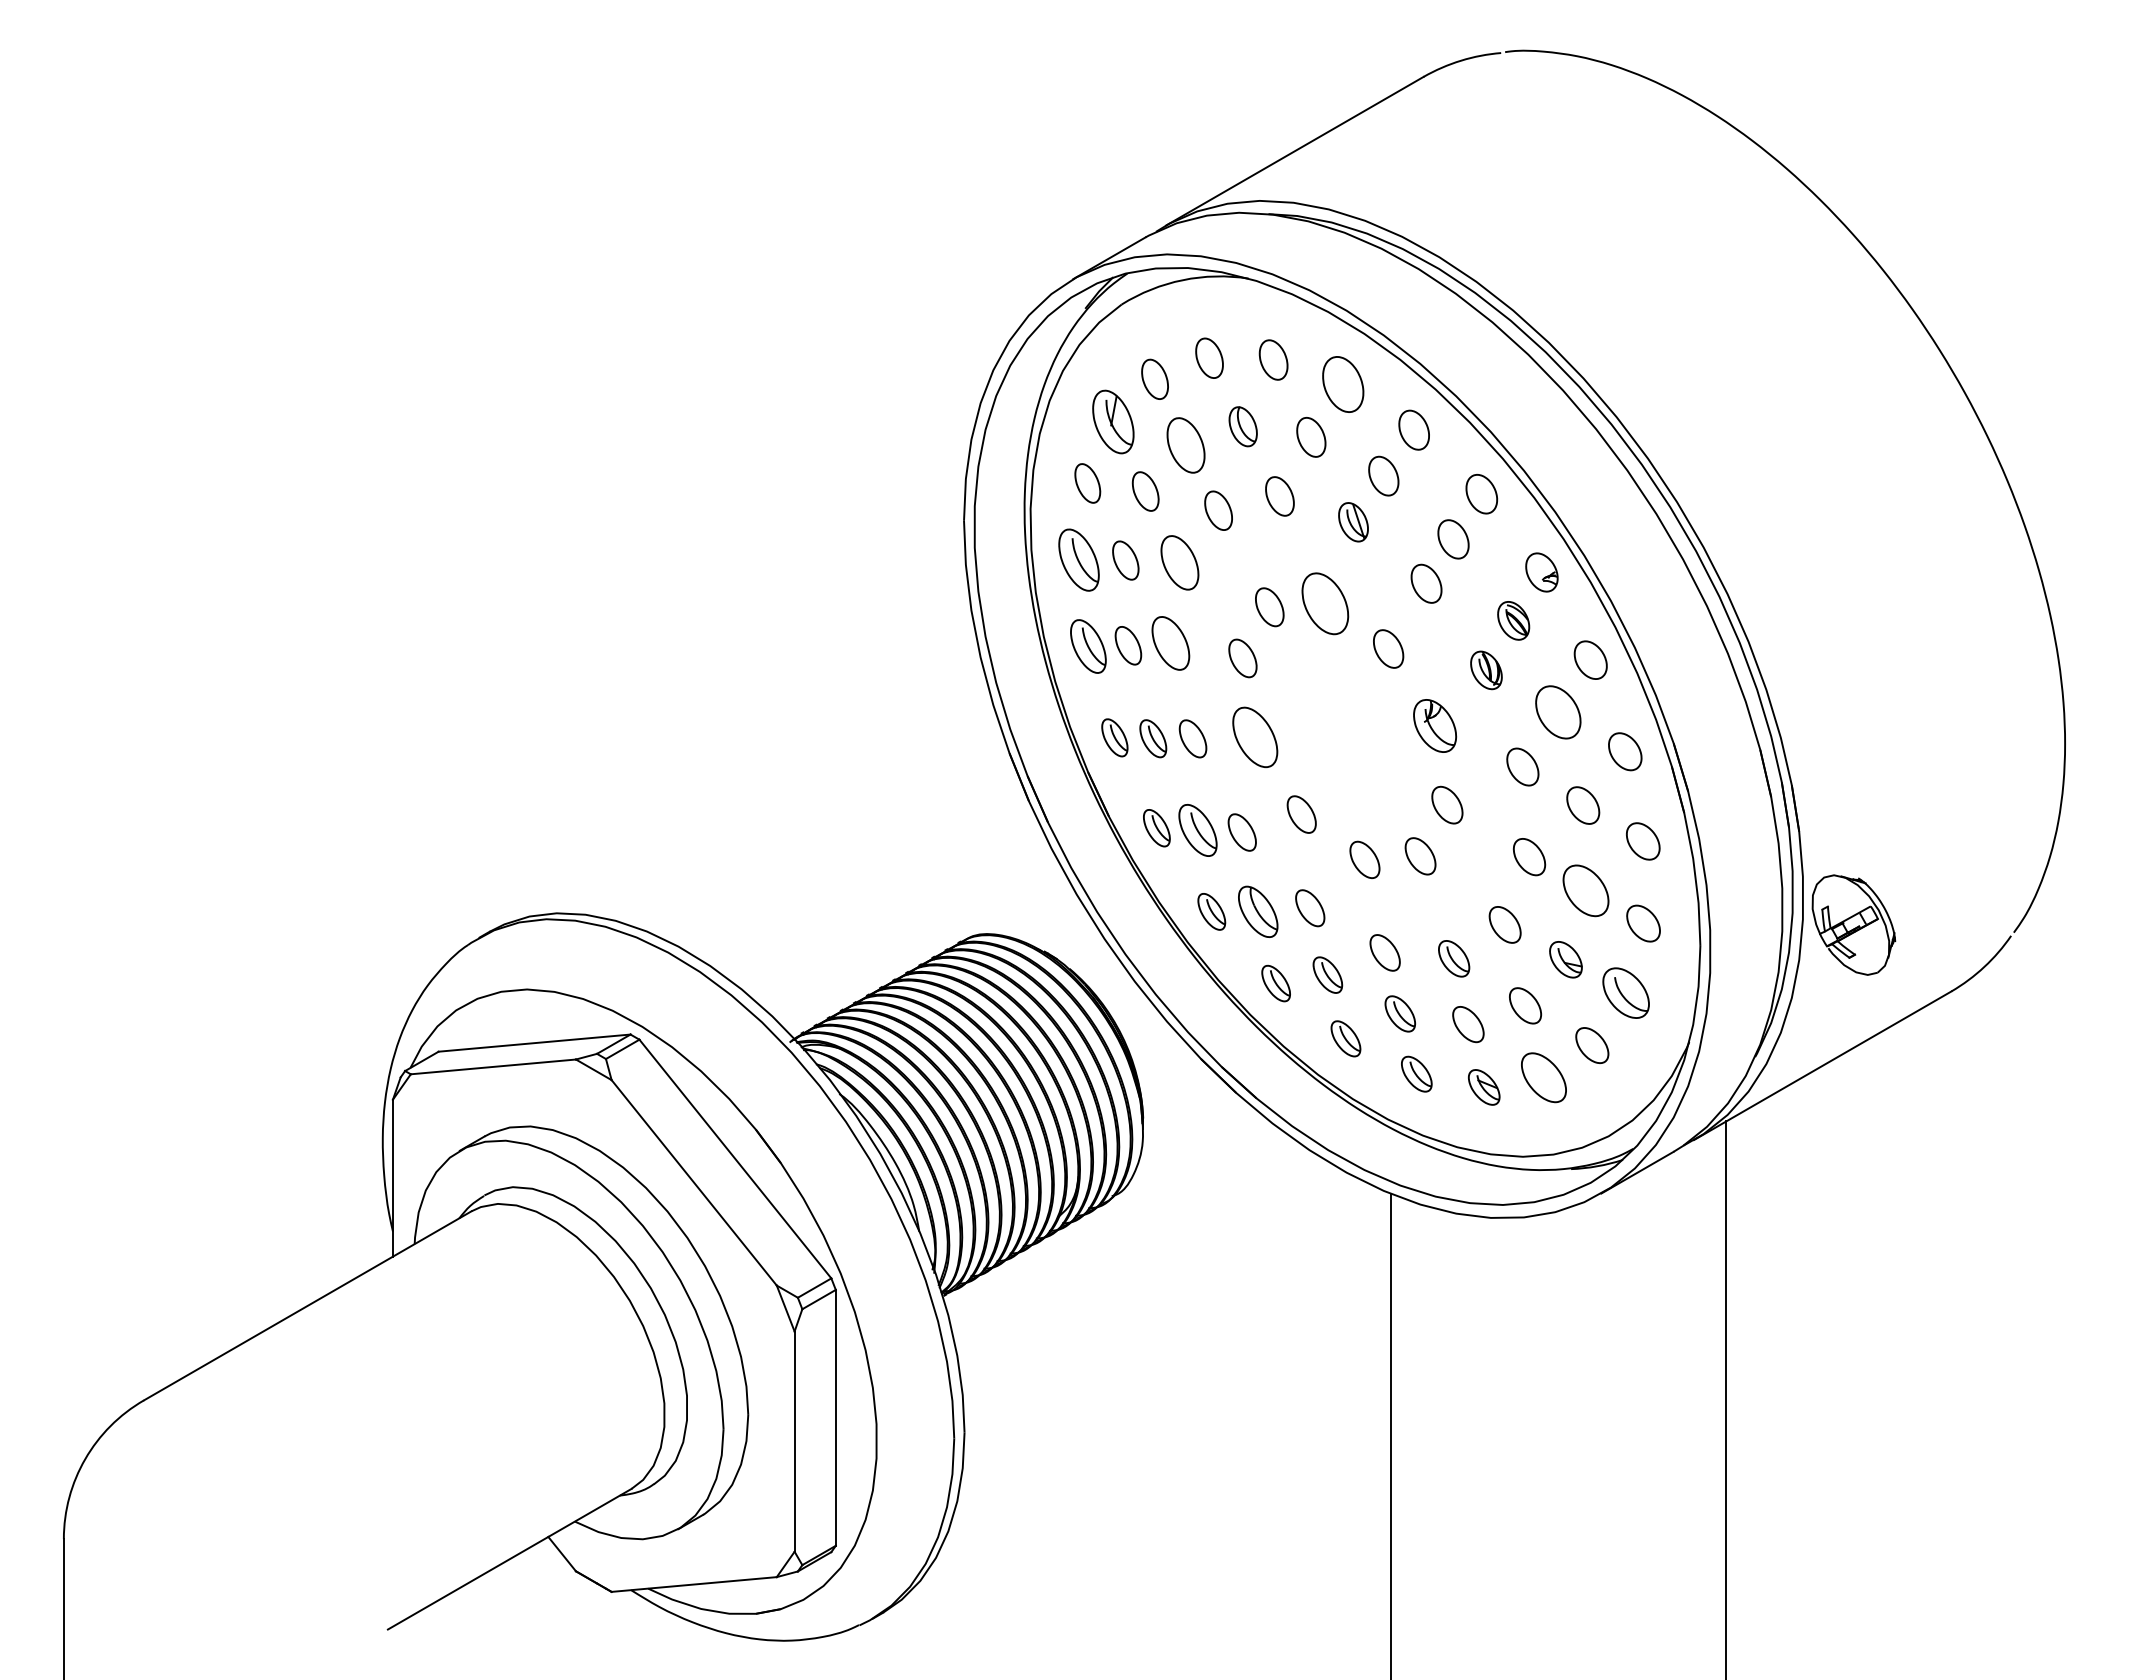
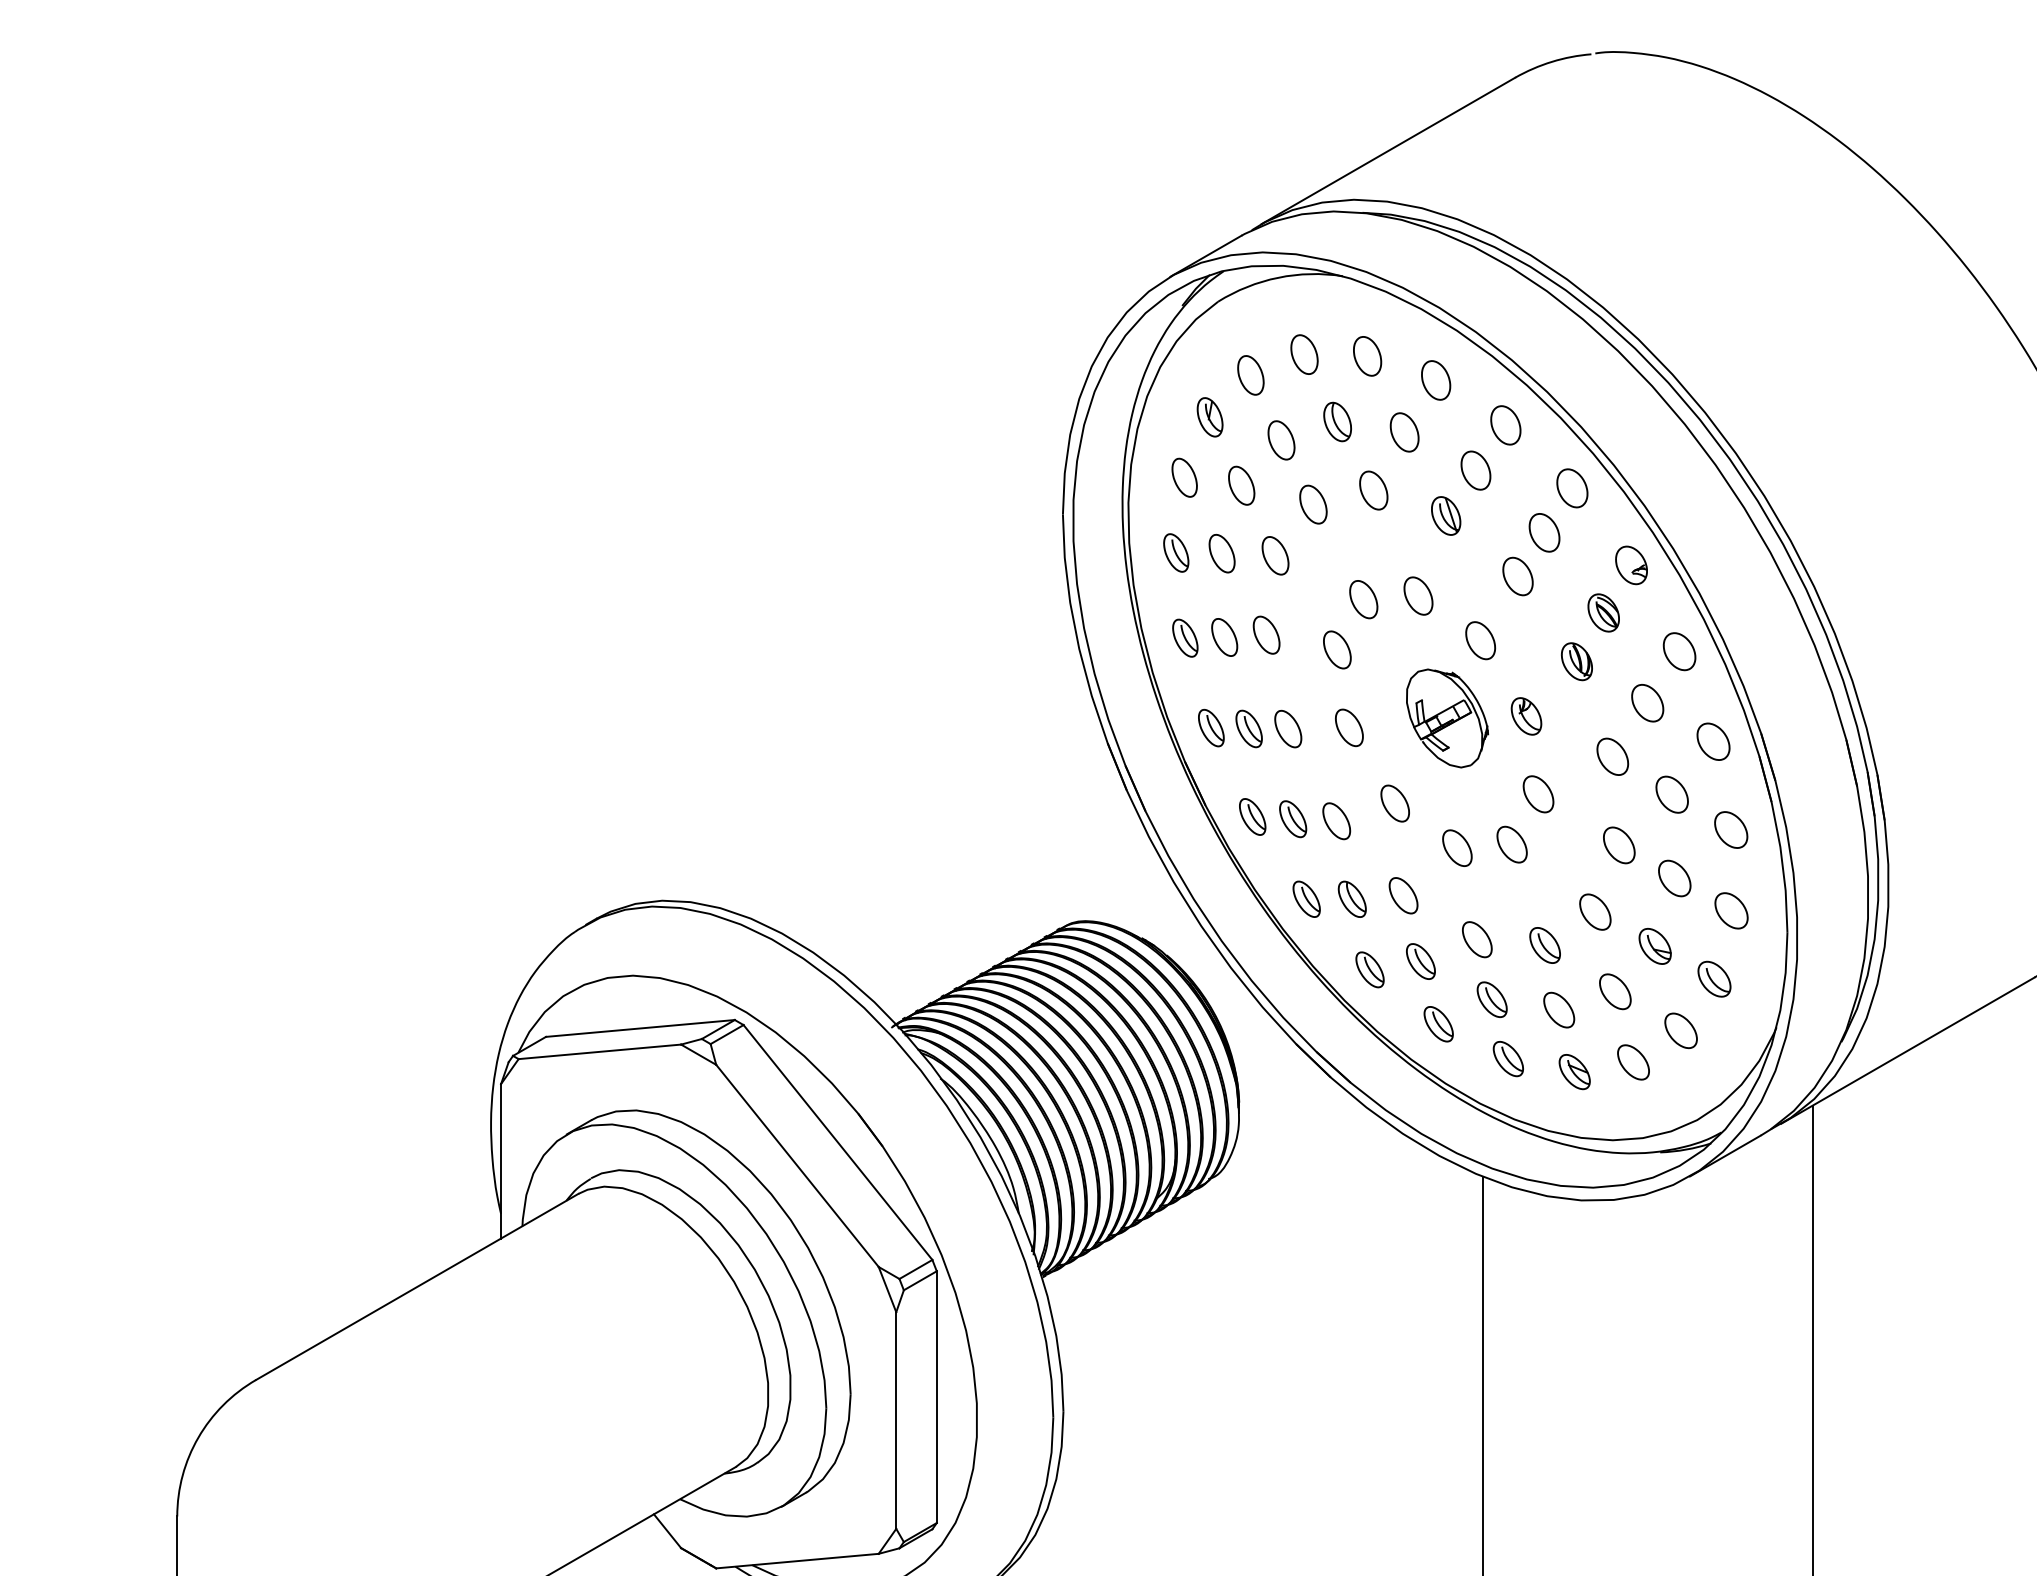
part: (1343, 384) -> (1436, 380), size x0.71
part: (1113, 421) -> (1210, 416), size x0.62
part: (1186, 445) -> (1281, 440), size x0.71
part: (1079, 559) -> (1176, 552), size x0.62
part: (1180, 562) -> (1275, 555), size x0.71
part: (1325, 603) -> (1418, 595), size x0.62
part: (1171, 643) -> (1267, 635), size x0.71
part: (1088, 646) -> (1185, 638), size x0.71
part: (1558, 712) -> (1647, 703), size x0.71
part: (1435, 725) -> (1526, 715), size x0.71
part: (1254, 737) -> (1348, 727), size x0.62
part: (1197, 830) -> (1292, 819), size x0.71
part: (1585, 890) -> (1674, 878), size x0.71
part: (1257, 911) -> (1351, 898), size x0.71
part: (1853, 924) -> (1447, 717), moved
part: (1626, 992) -> (1714, 978), size x0.71
part: (1543, 1077) -> (1633, 1062), size x0.71

